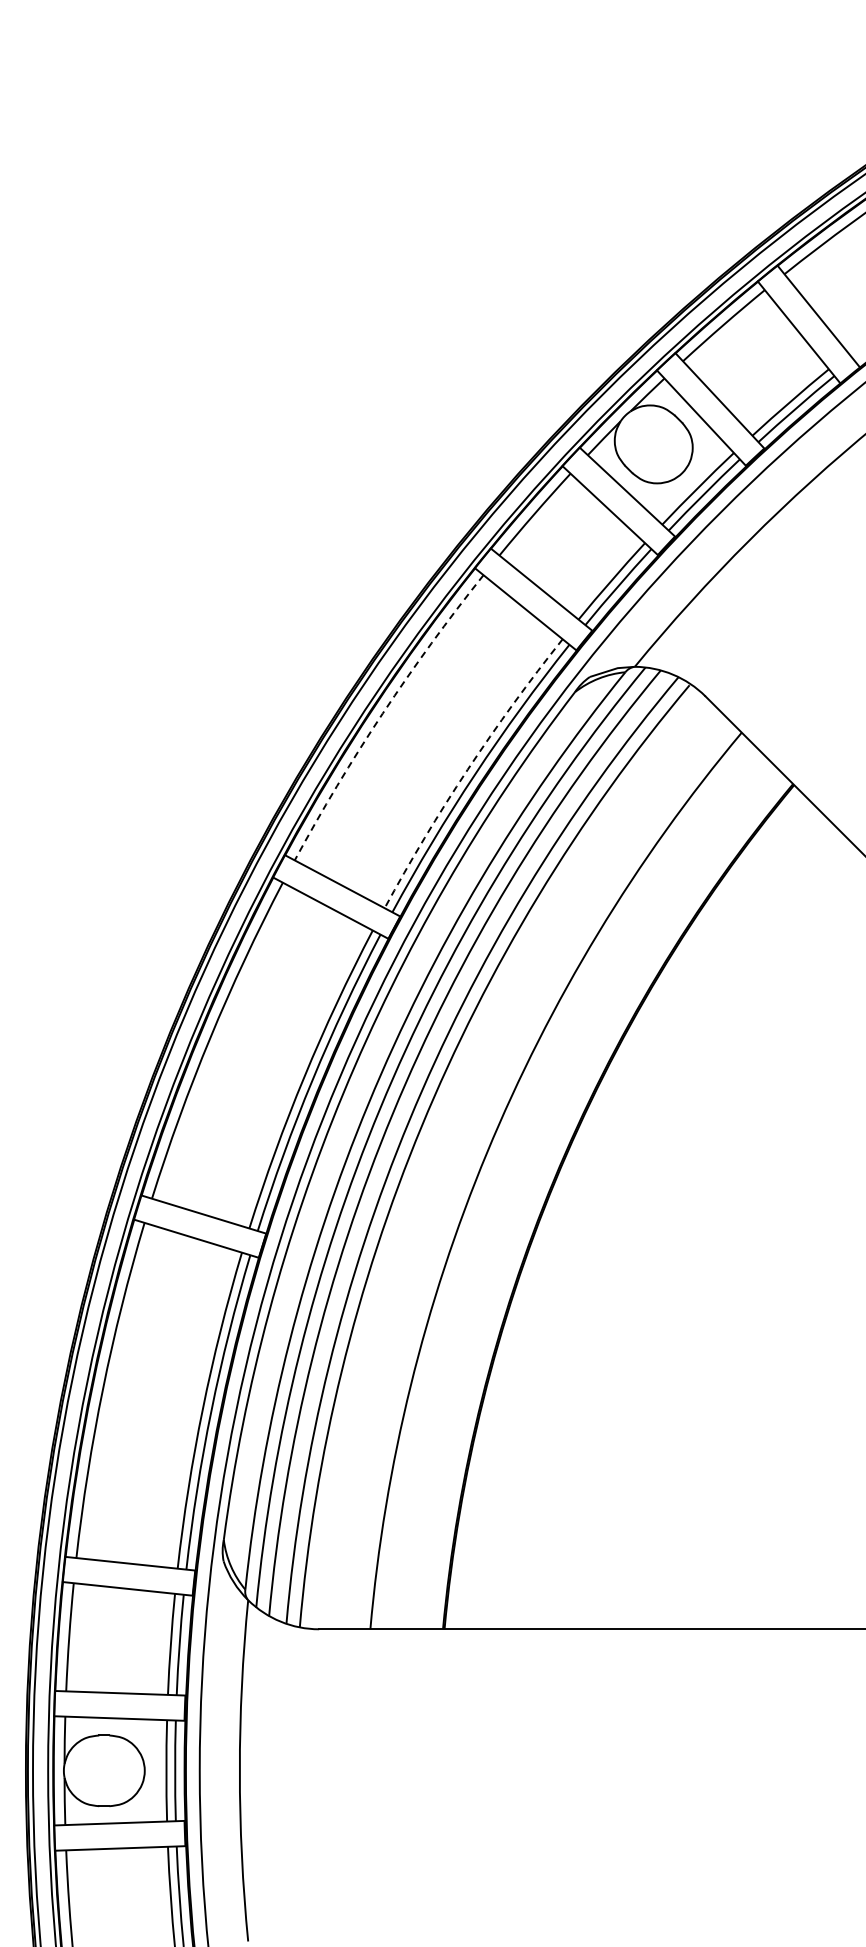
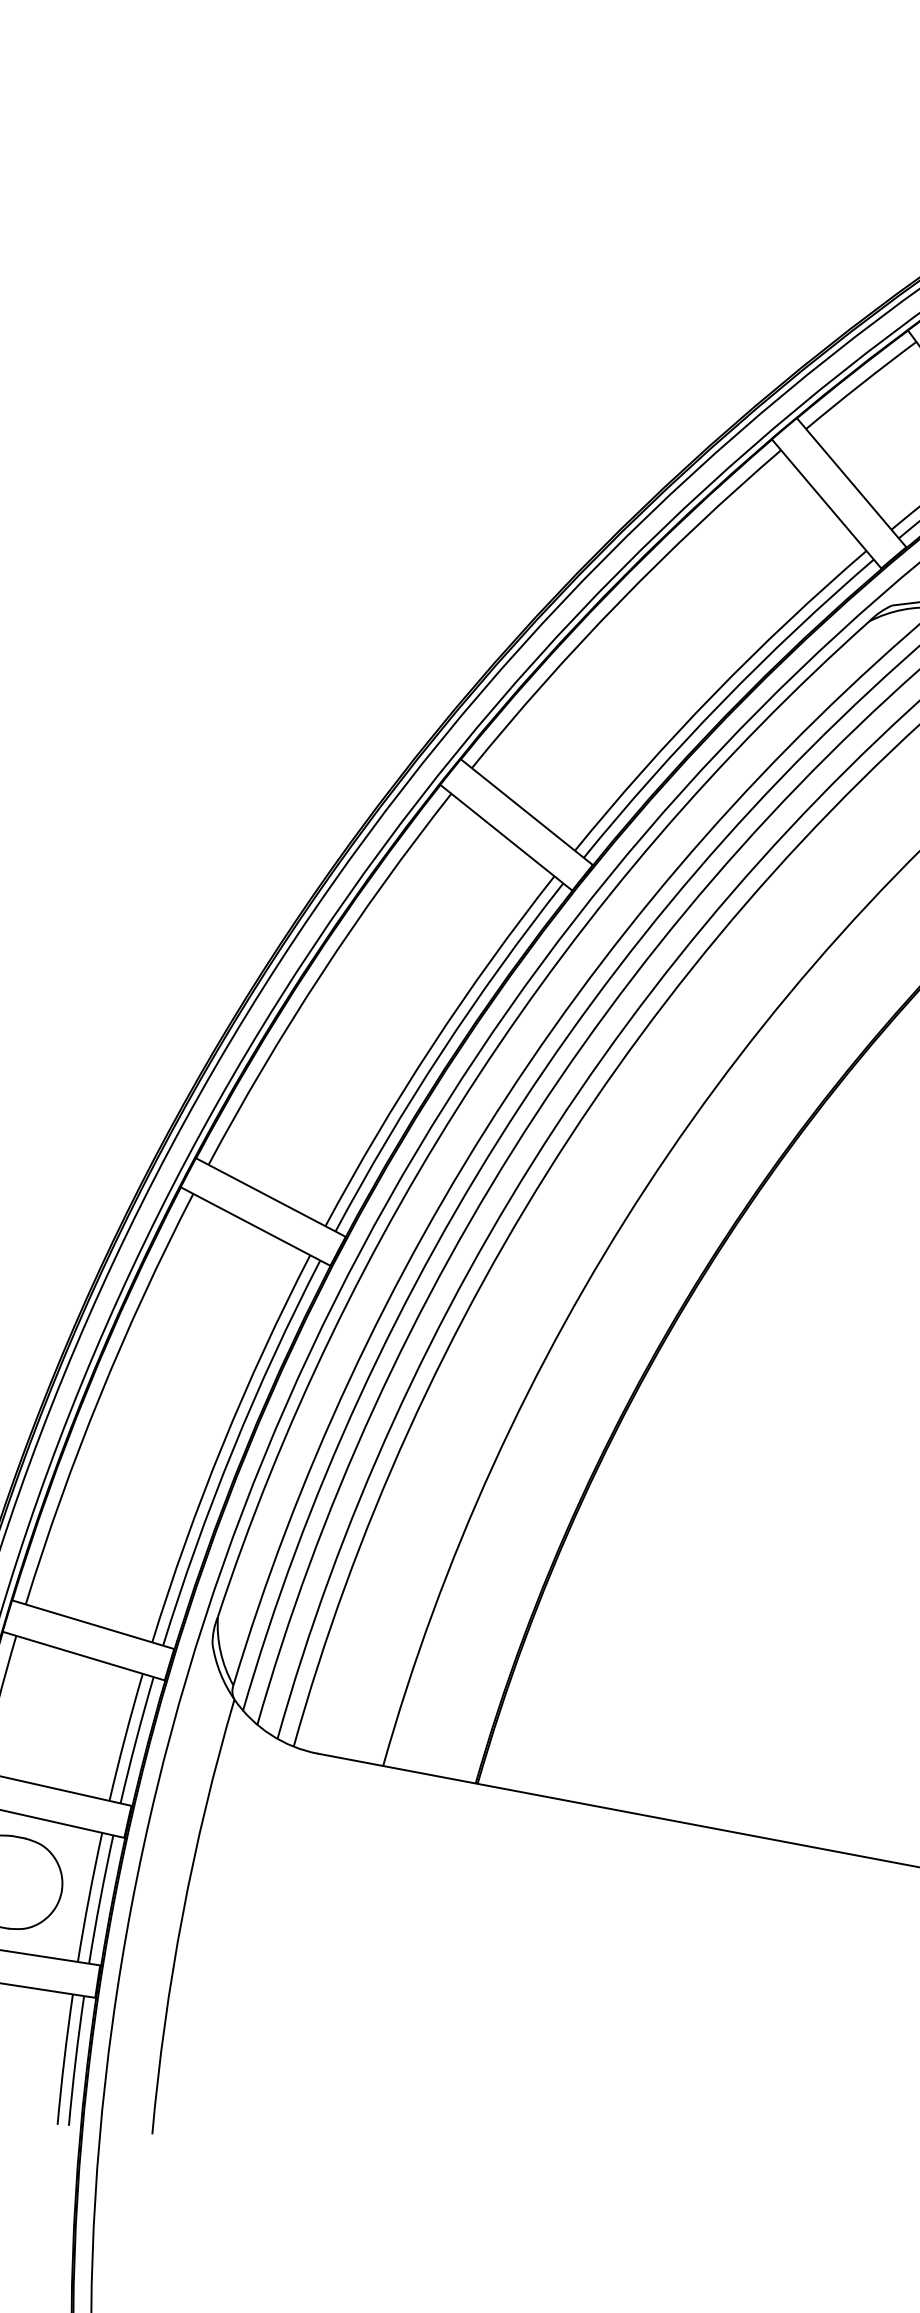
arc: (382, 713) -> (619, 602), dashed -> solid
arc: (467, 769) -> (713, 693), dashed -> solid

